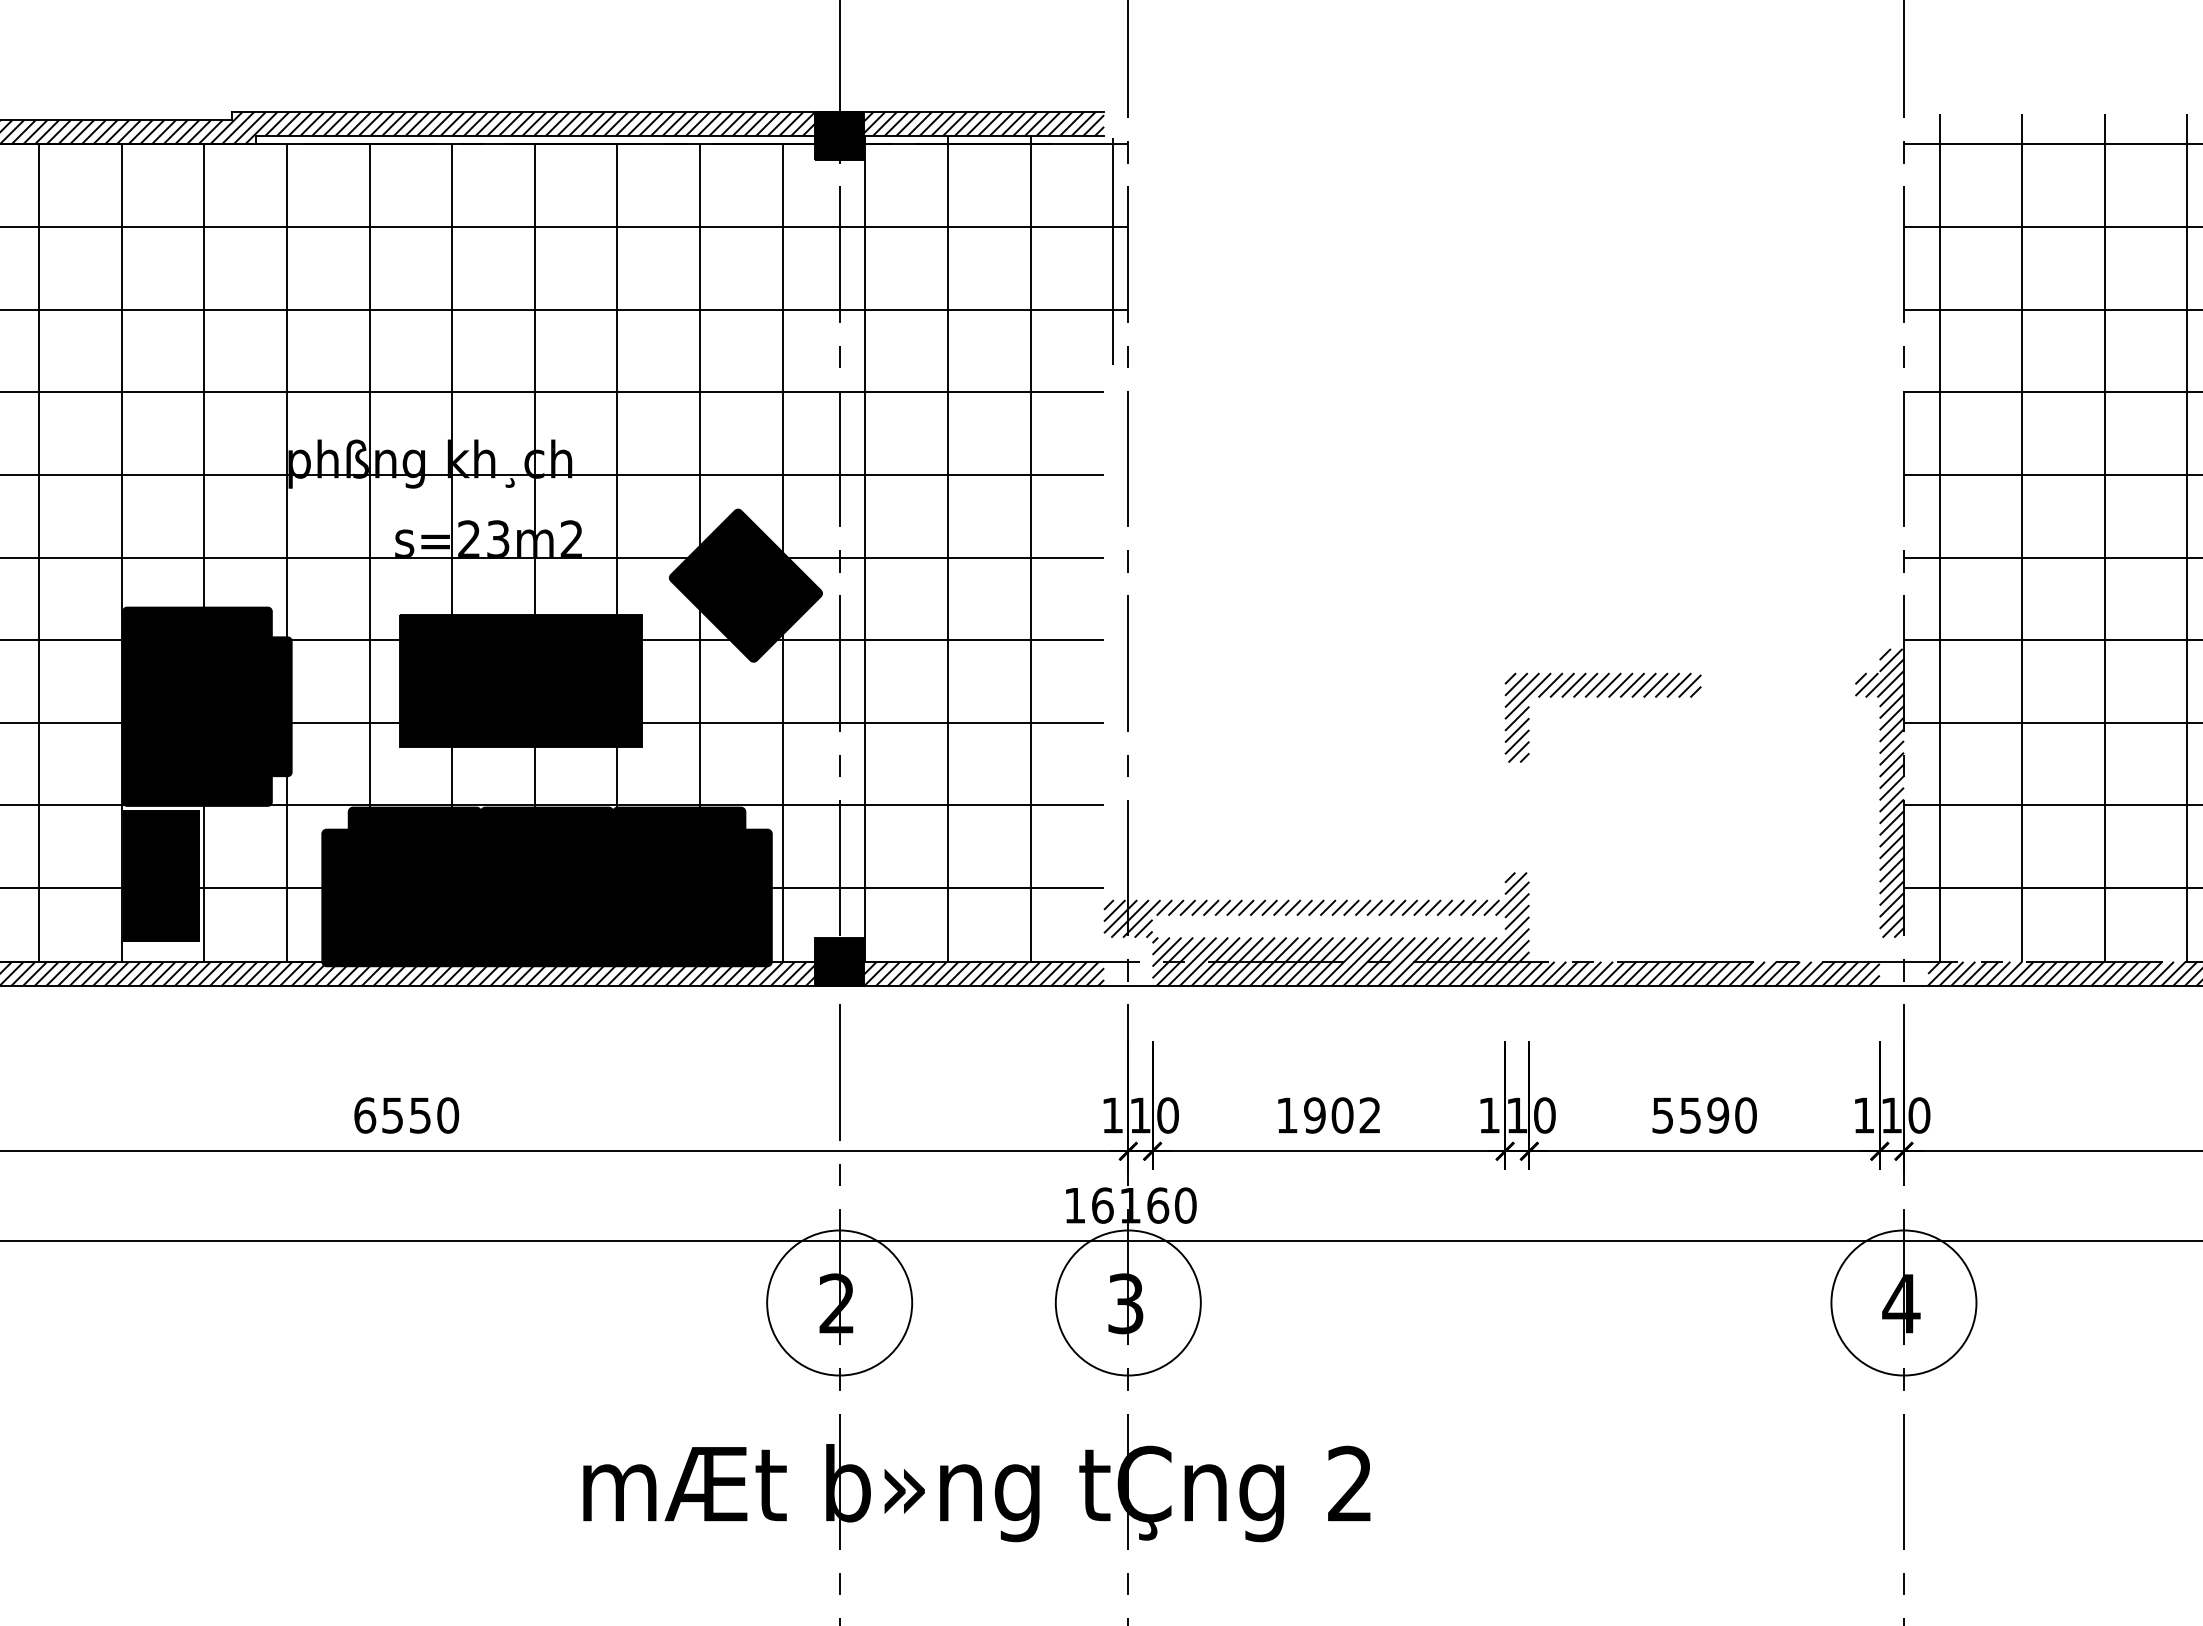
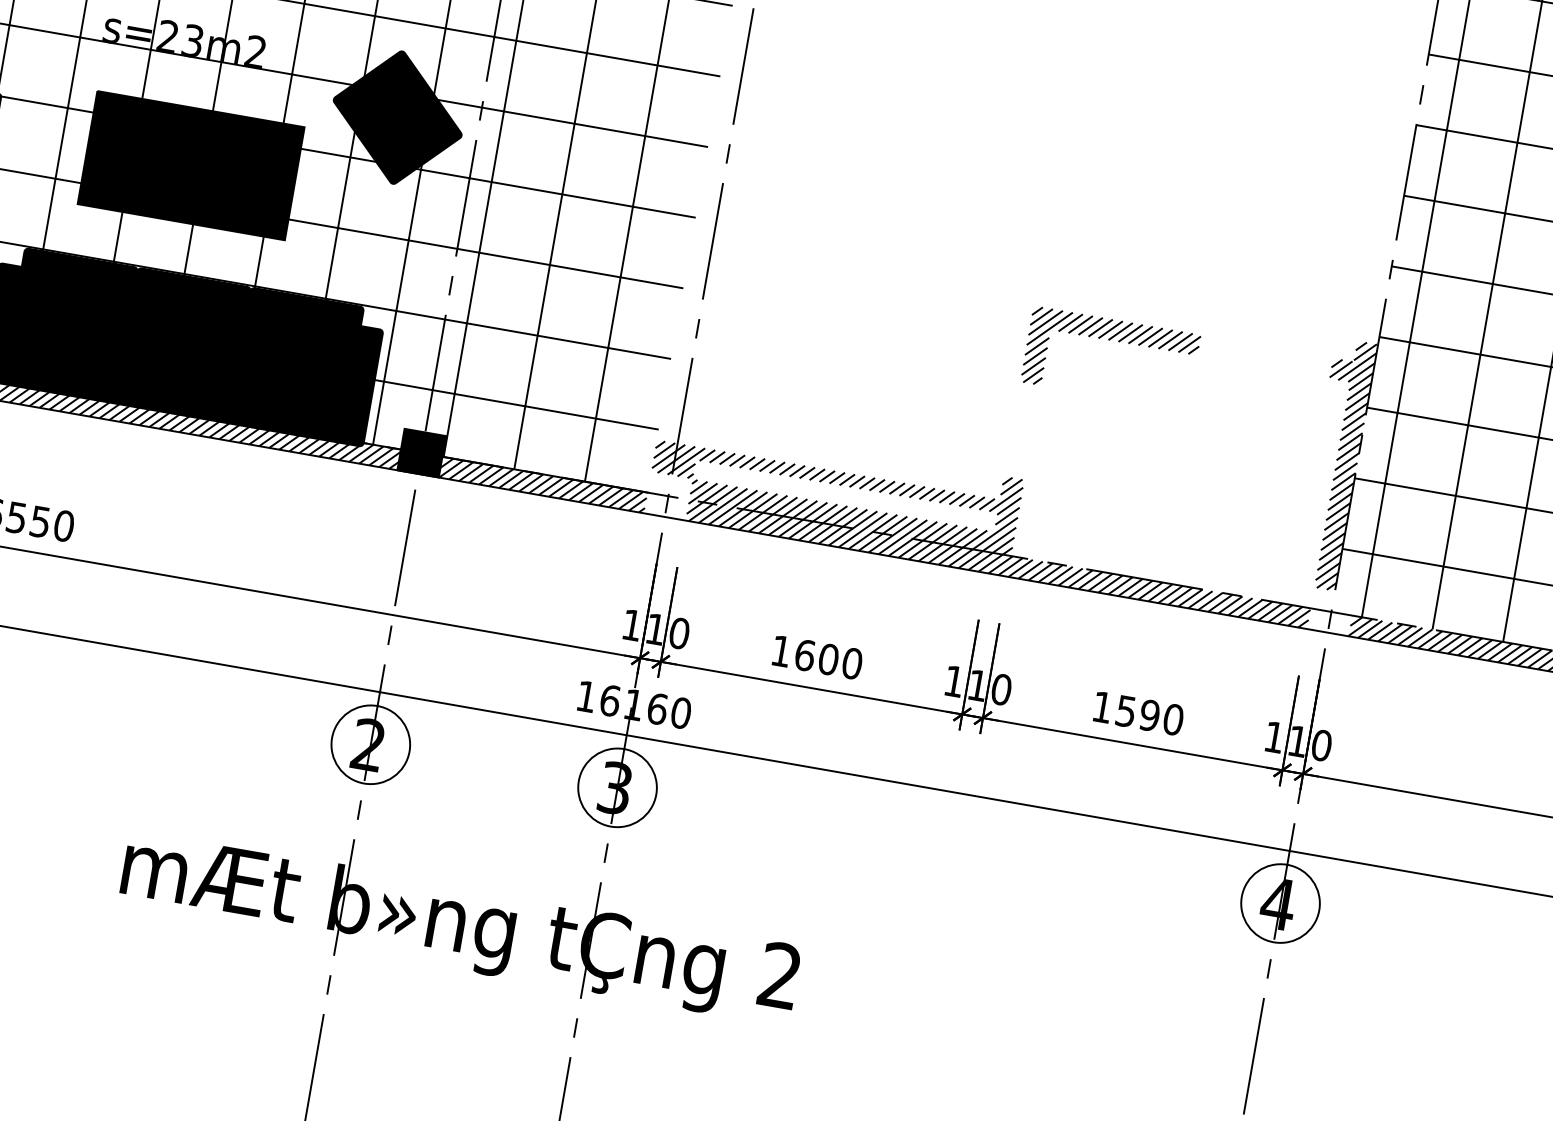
text: (1342, 1115) -> (828, 659), 1902 -> 1600
text: (1662, 1115) -> (1102, 707), 5590 -> 1590
circle: (839, 1302) -> (370, 744), size x0.62
circle: (1128, 1302) -> (617, 787), size x0.62
circle: (1903, 1302) -> (1280, 903), size x0.62

